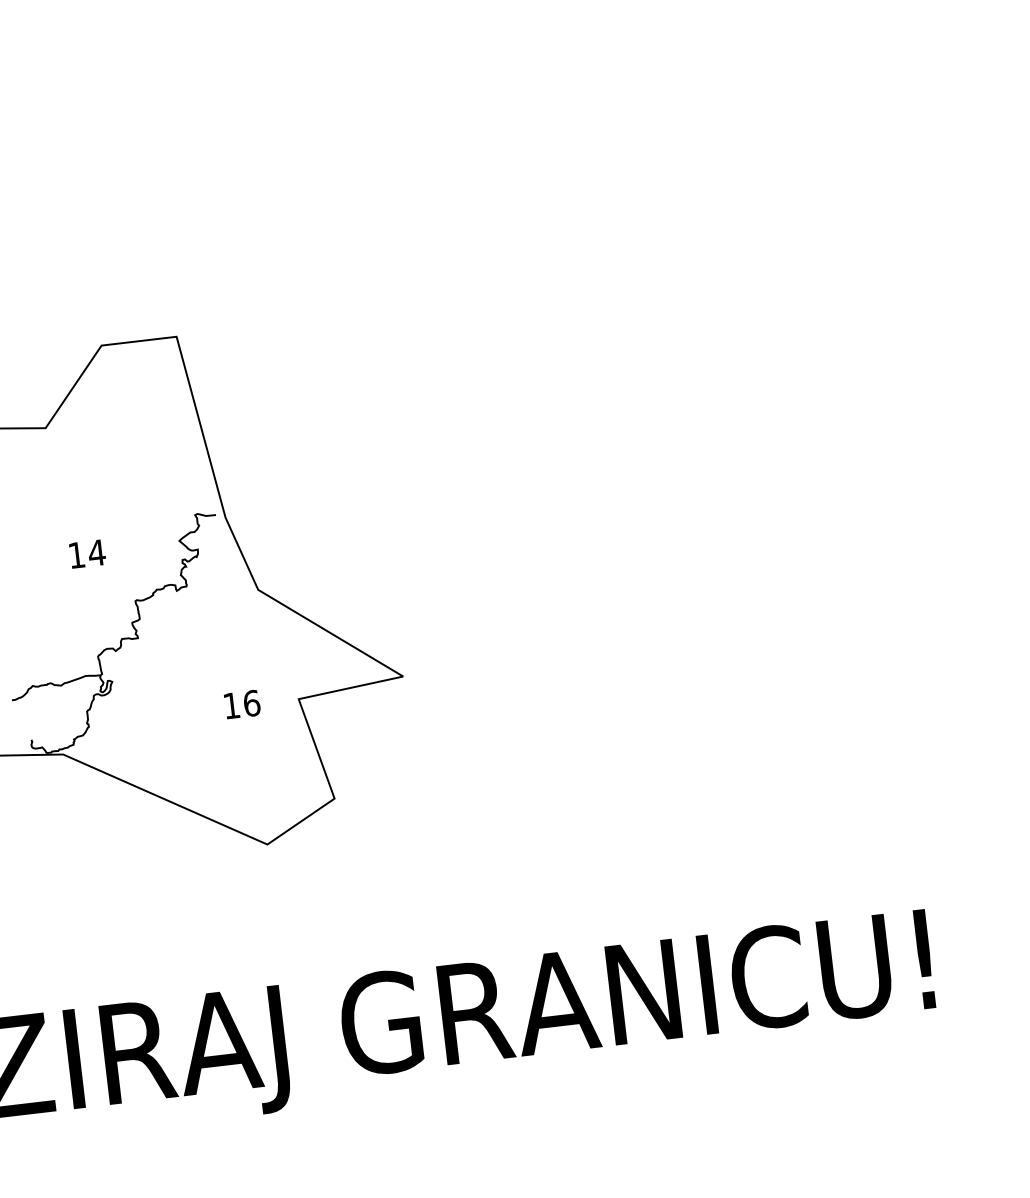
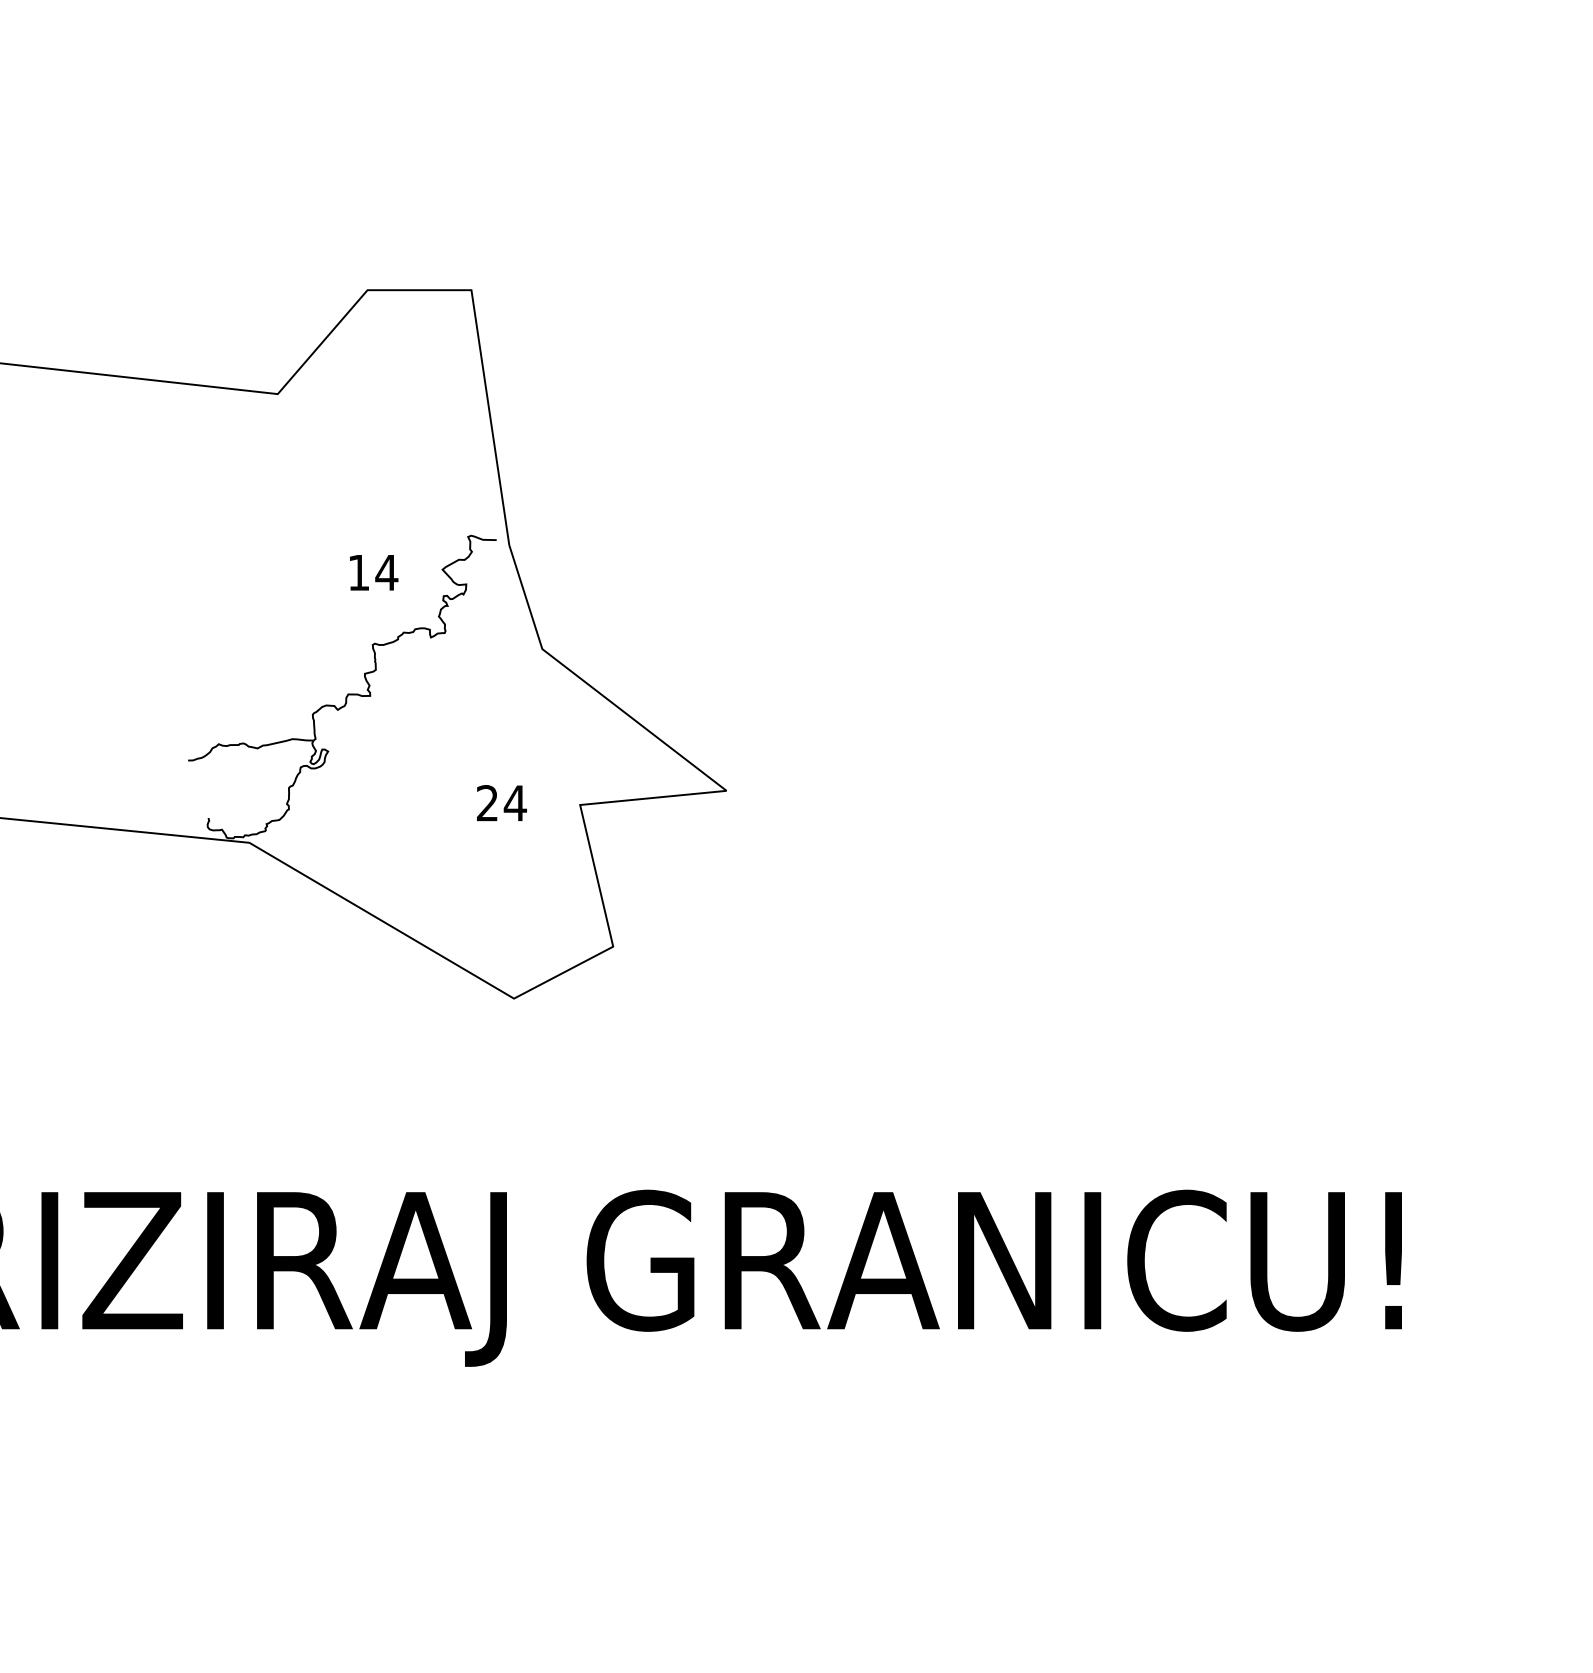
text: (87, 553) -> (374, 572), moved
text: (241, 704) -> (501, 803), 16 -> 24

